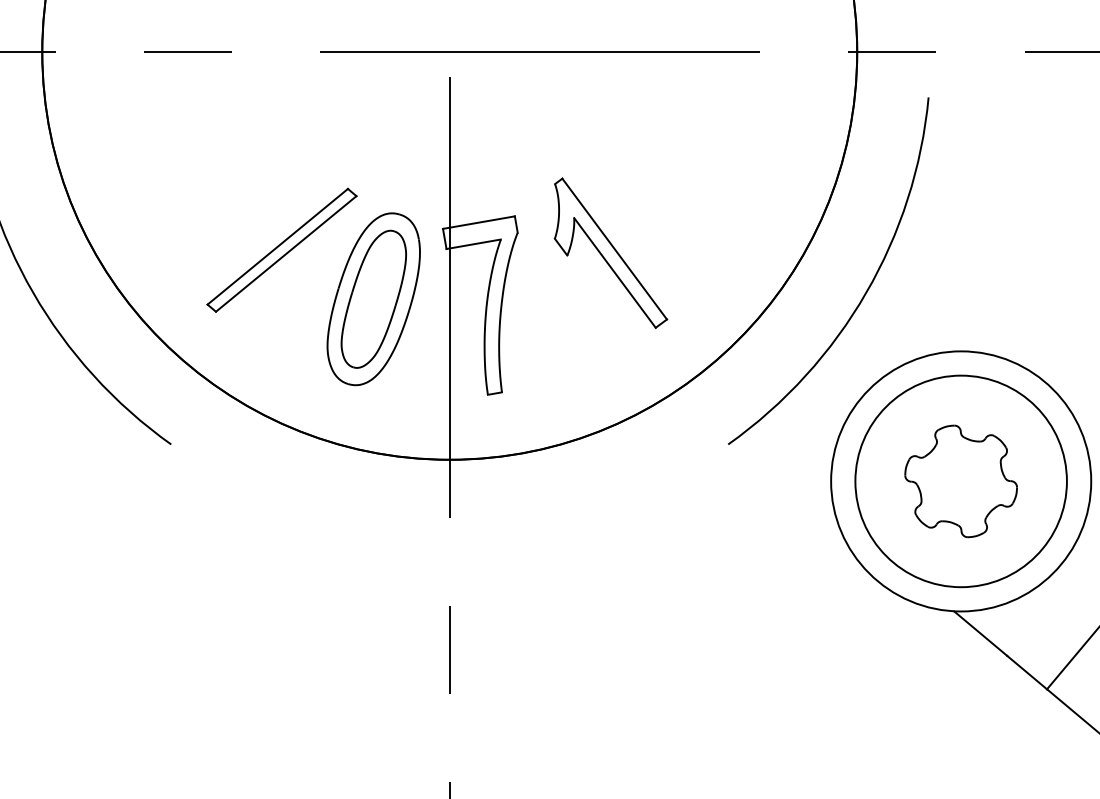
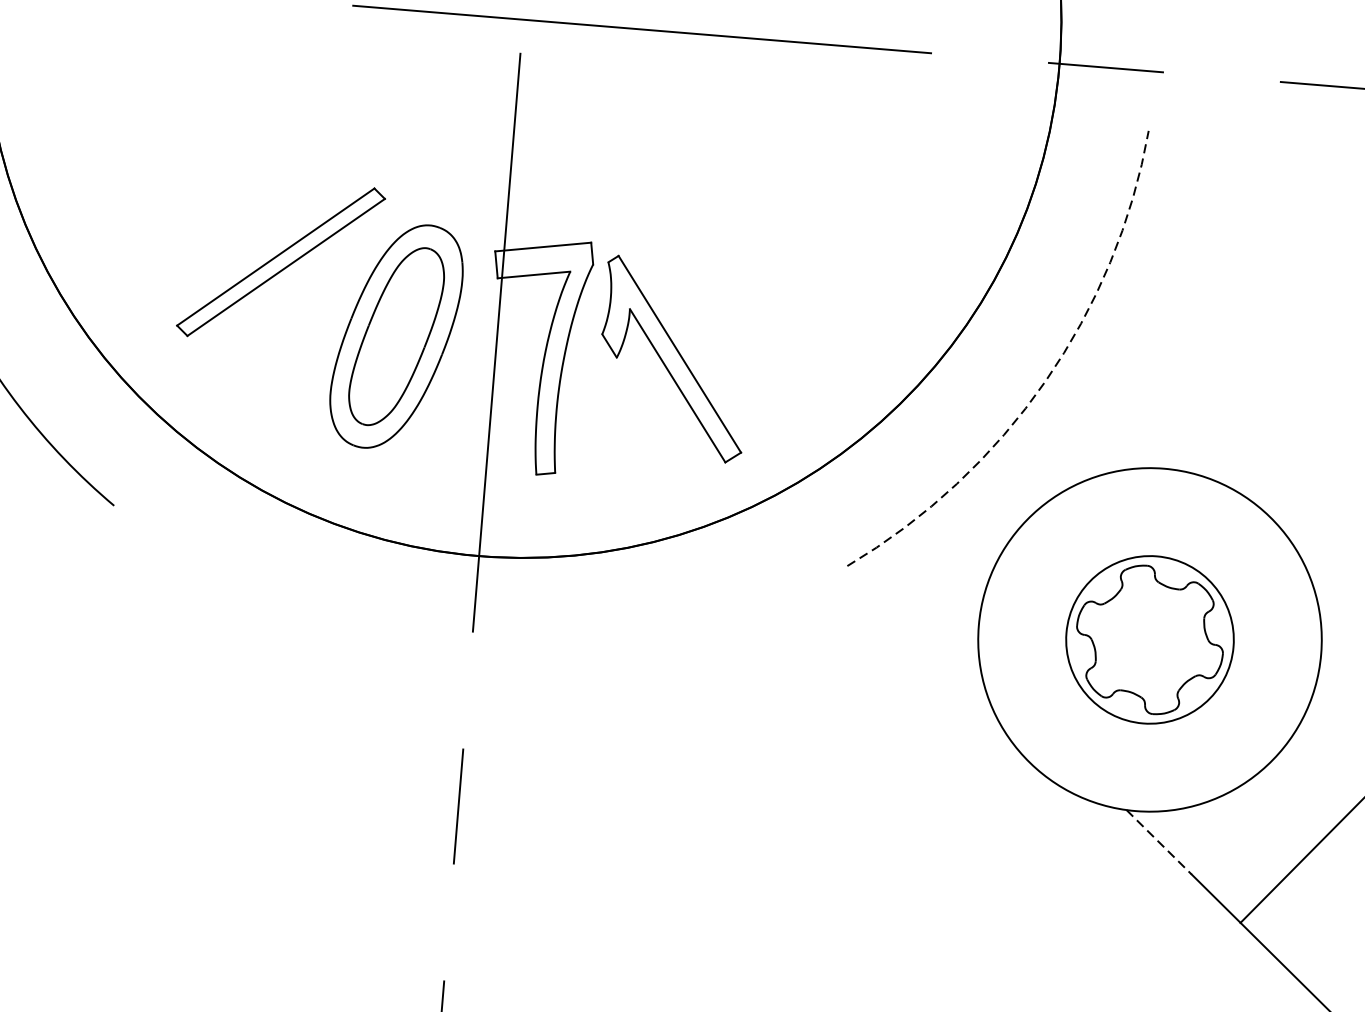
part: (610, 252) -> (673, 358), moved
arc: (866, 292) -> (1045, 380), solid -> dashed
circle: (960, 481) -> (1149, 639), size x0.6
line: (980, 633) -> (1159, 842), solid -> dashed

